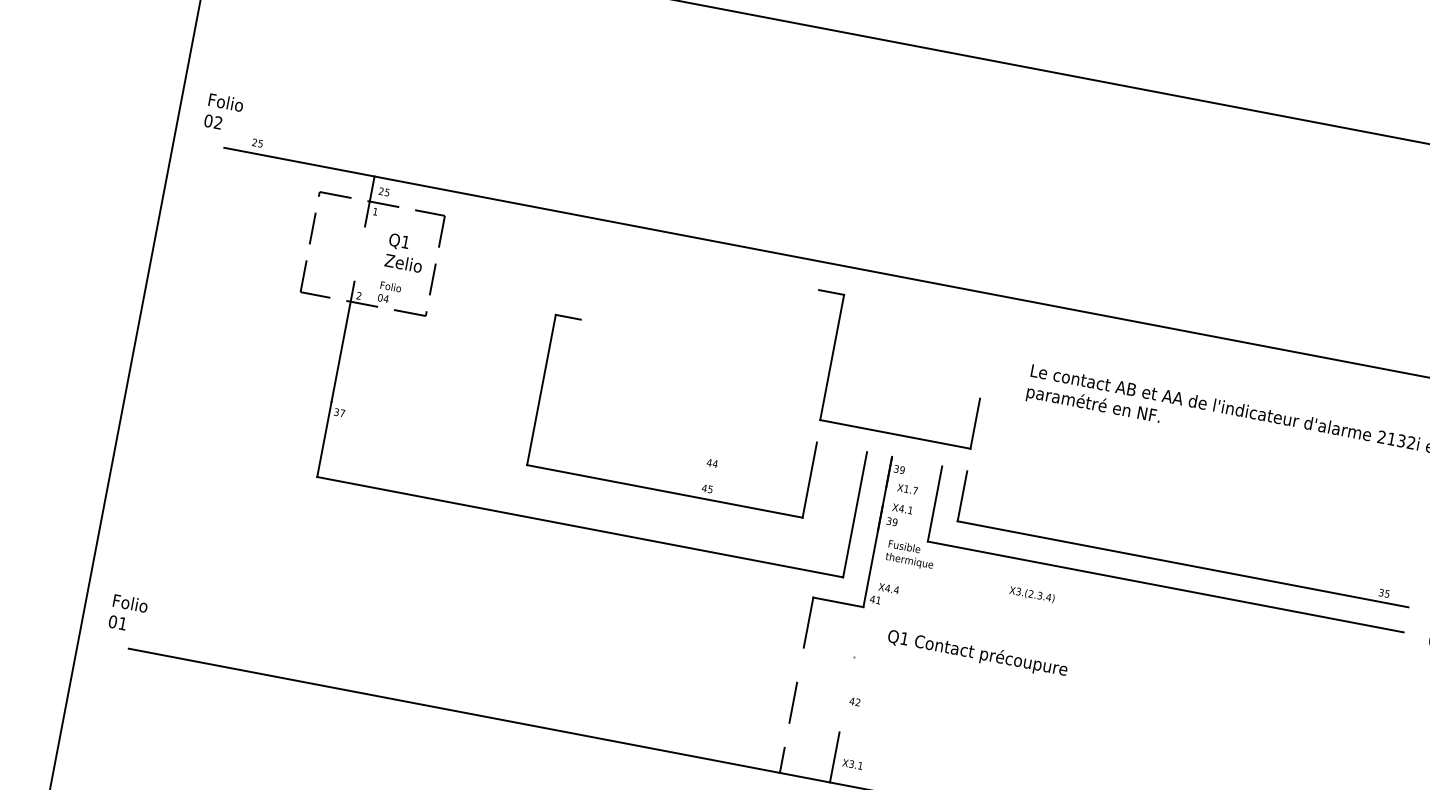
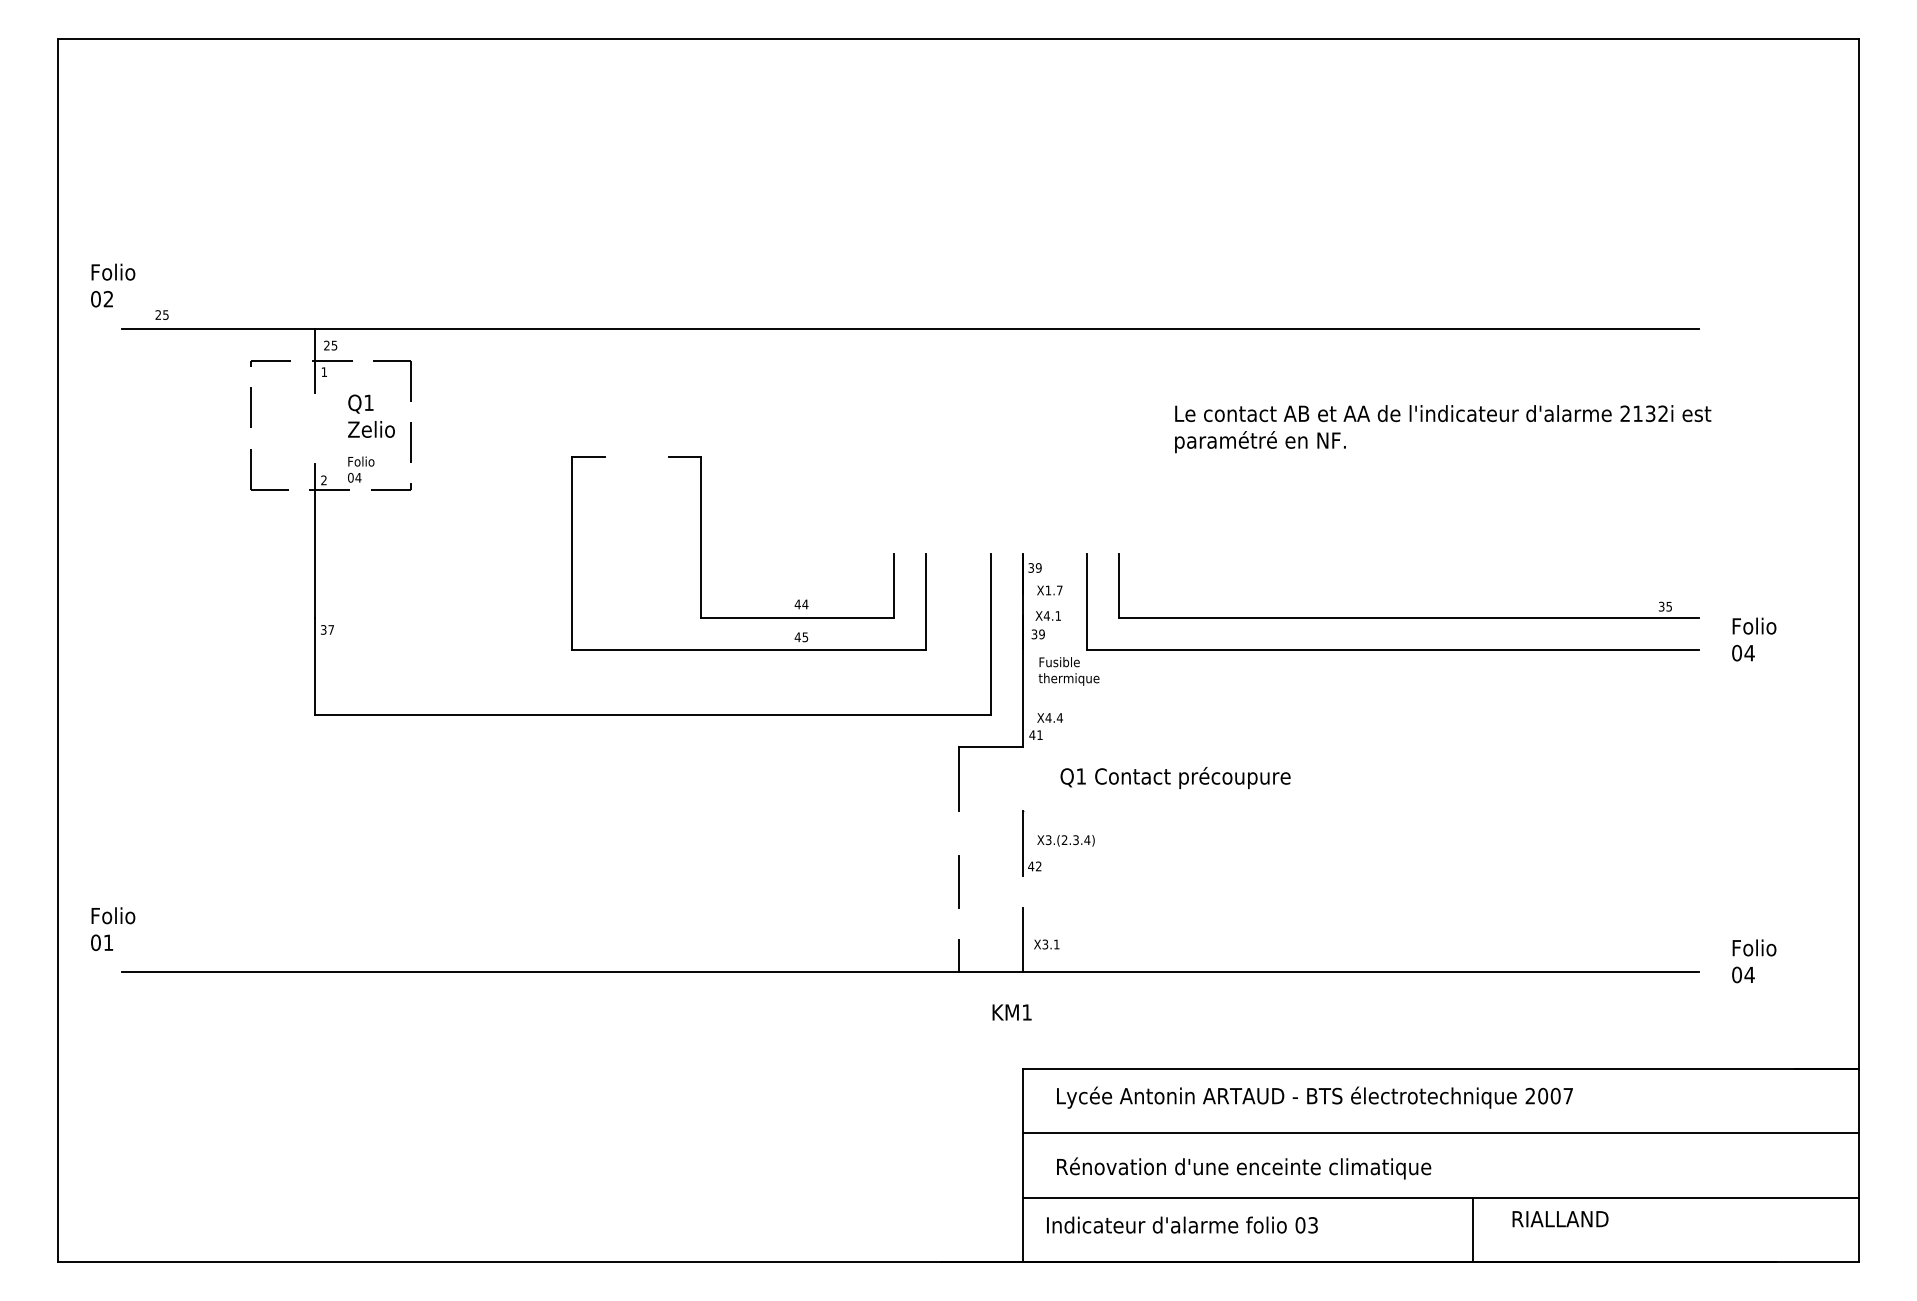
part: (832, 357) -> (701, 537), moved
text: (1031, 594) -> (1065, 840), moved
line: (848, 682) -> (1022, 843), added

